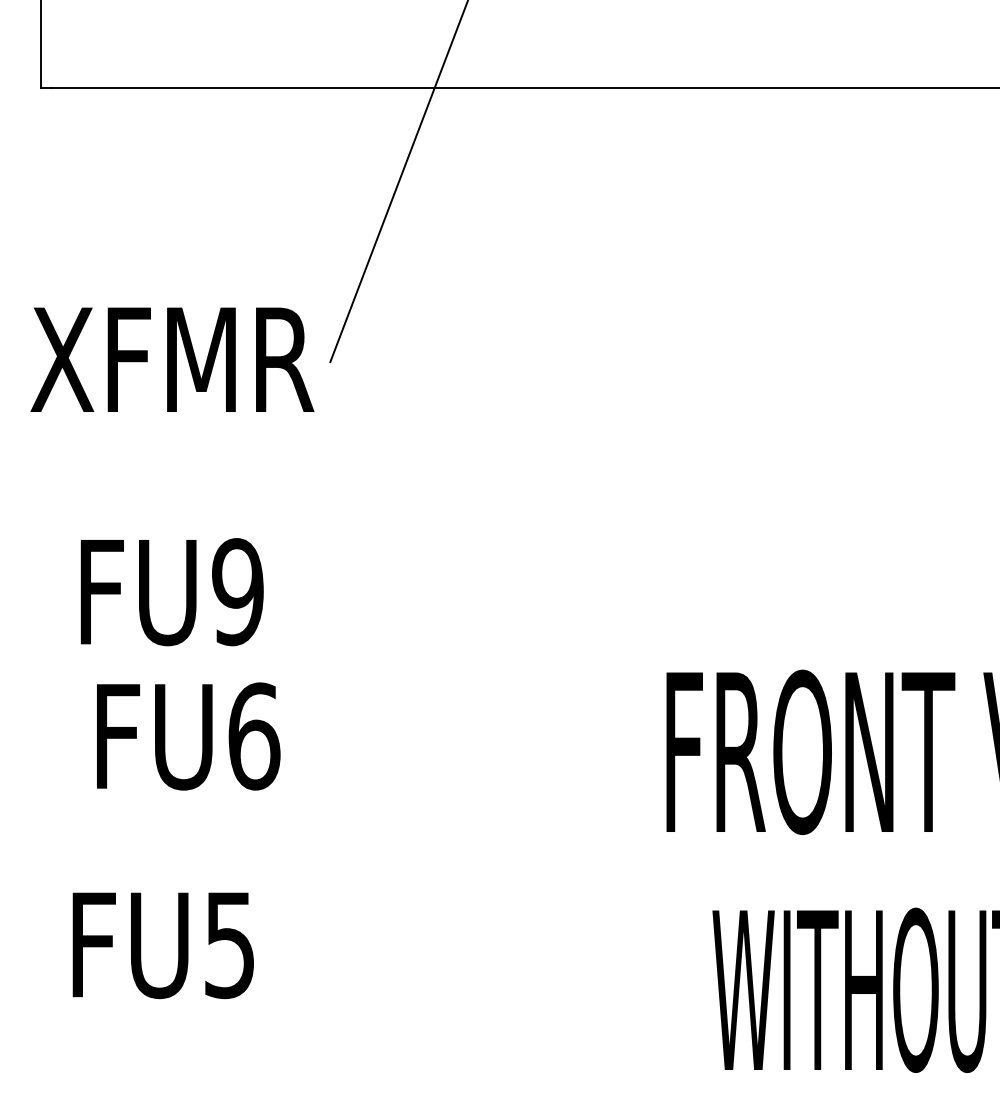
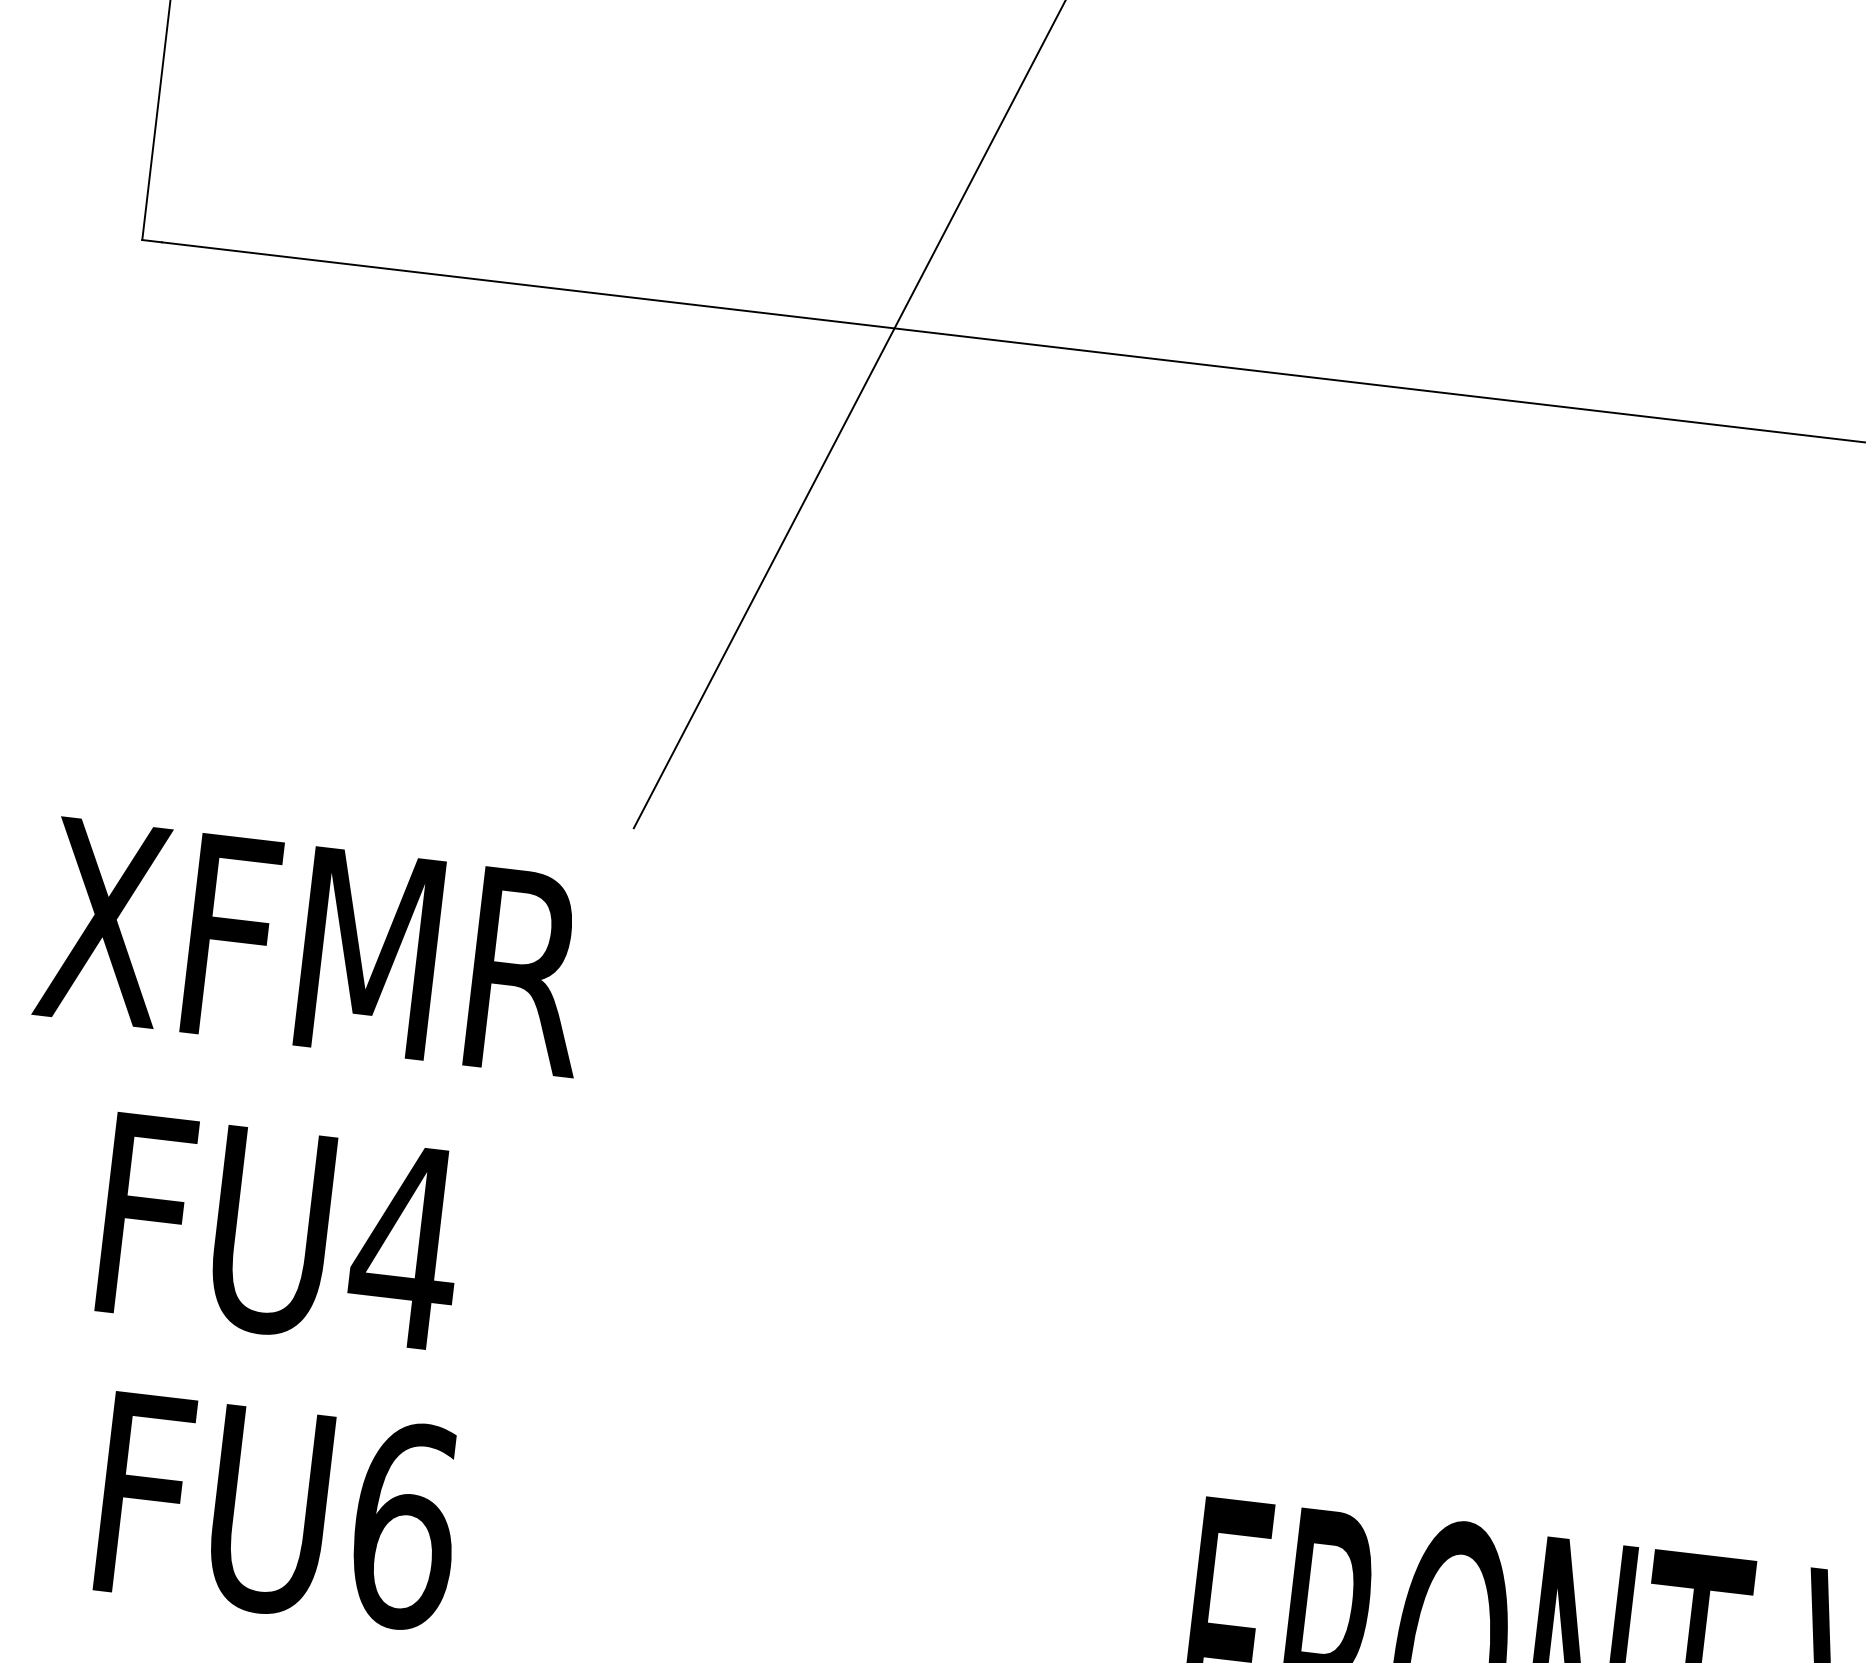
text: (172, 359) -> (314, 946), moved
text: (237, 592) -> (404, 1247), FU9 -> FU4

